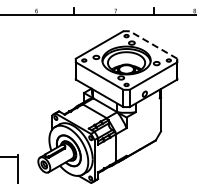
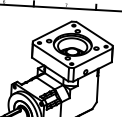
line: (153, 44) -> (94, 33), dashed -> solid

